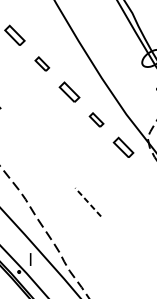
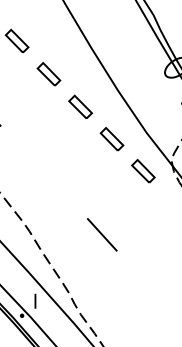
part: (41, 64) -> (48, 74), size x1.43
part: (96, 120) -> (111, 139), size x1.43
line: (87, 202) -> (101, 234), dashed -> solid

